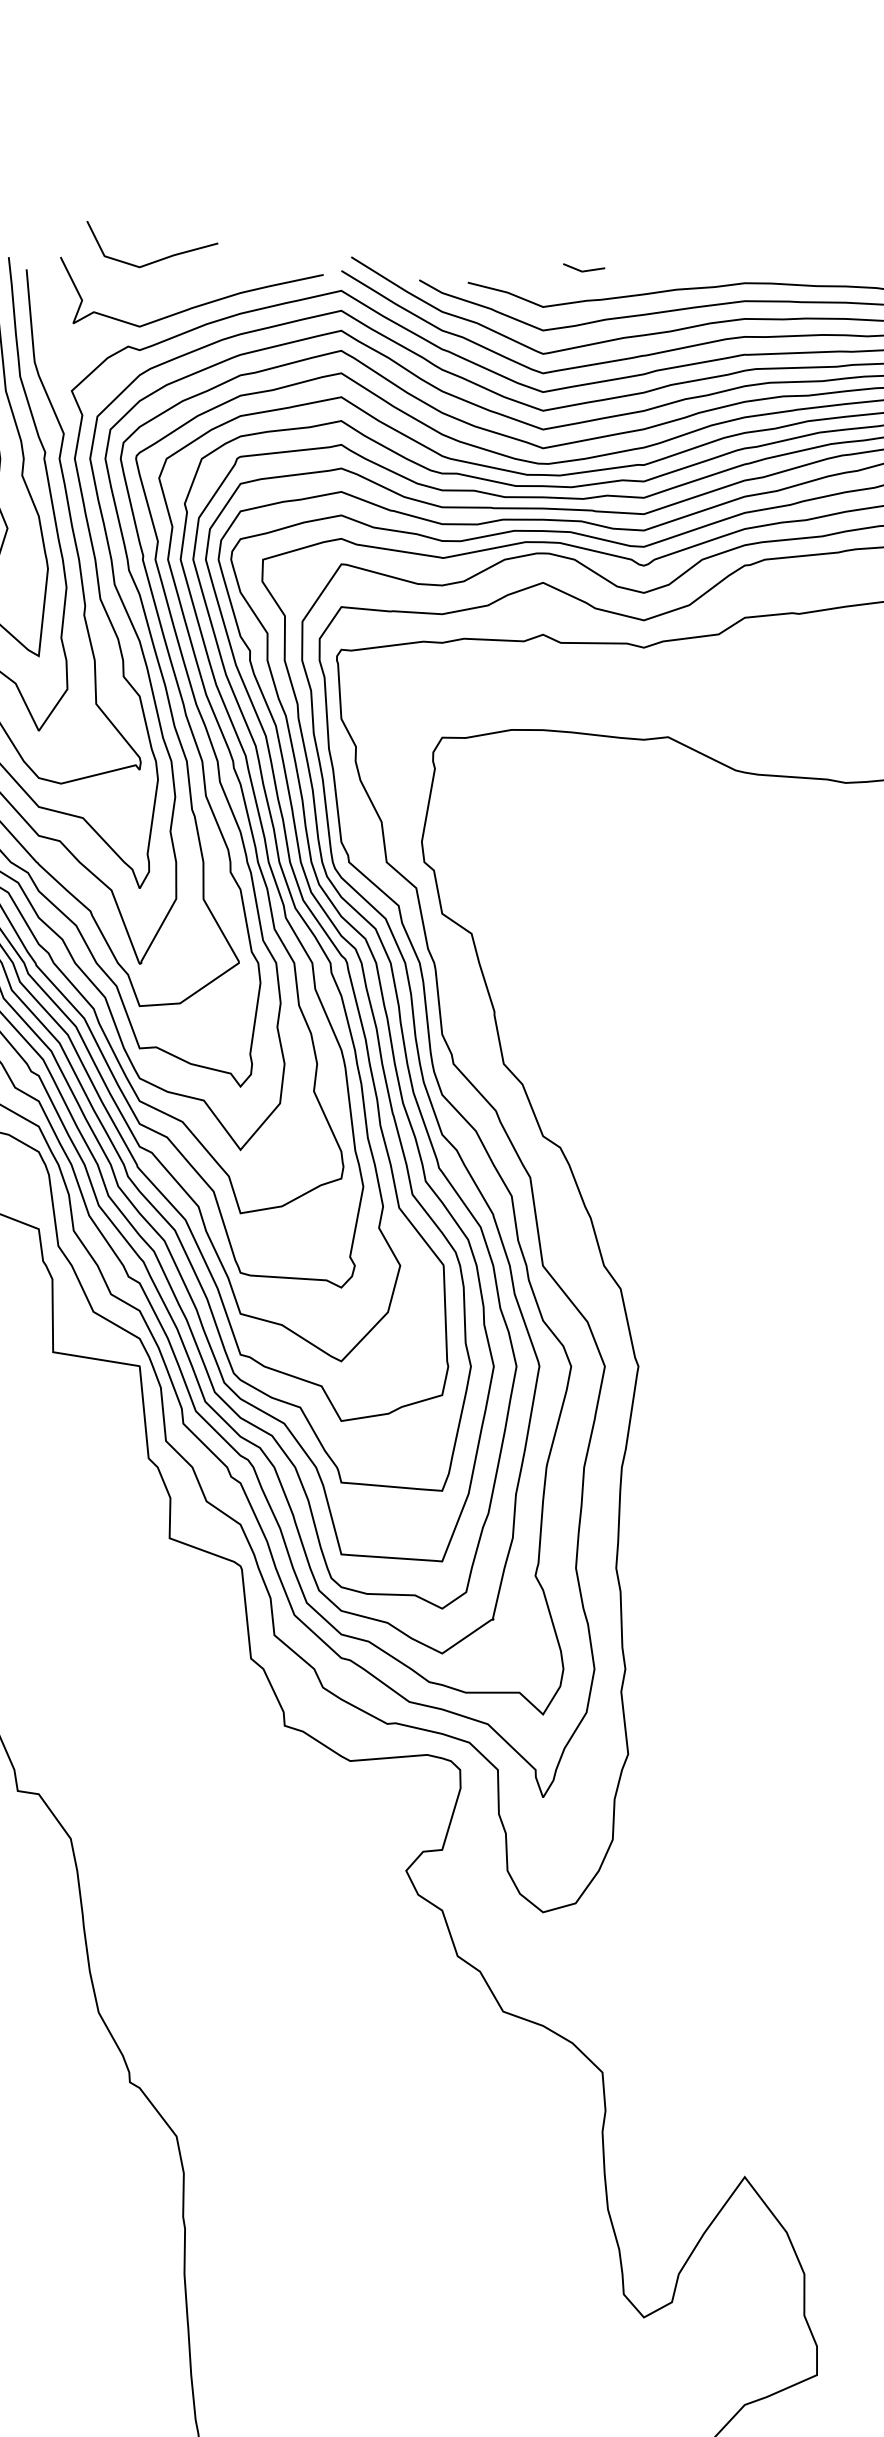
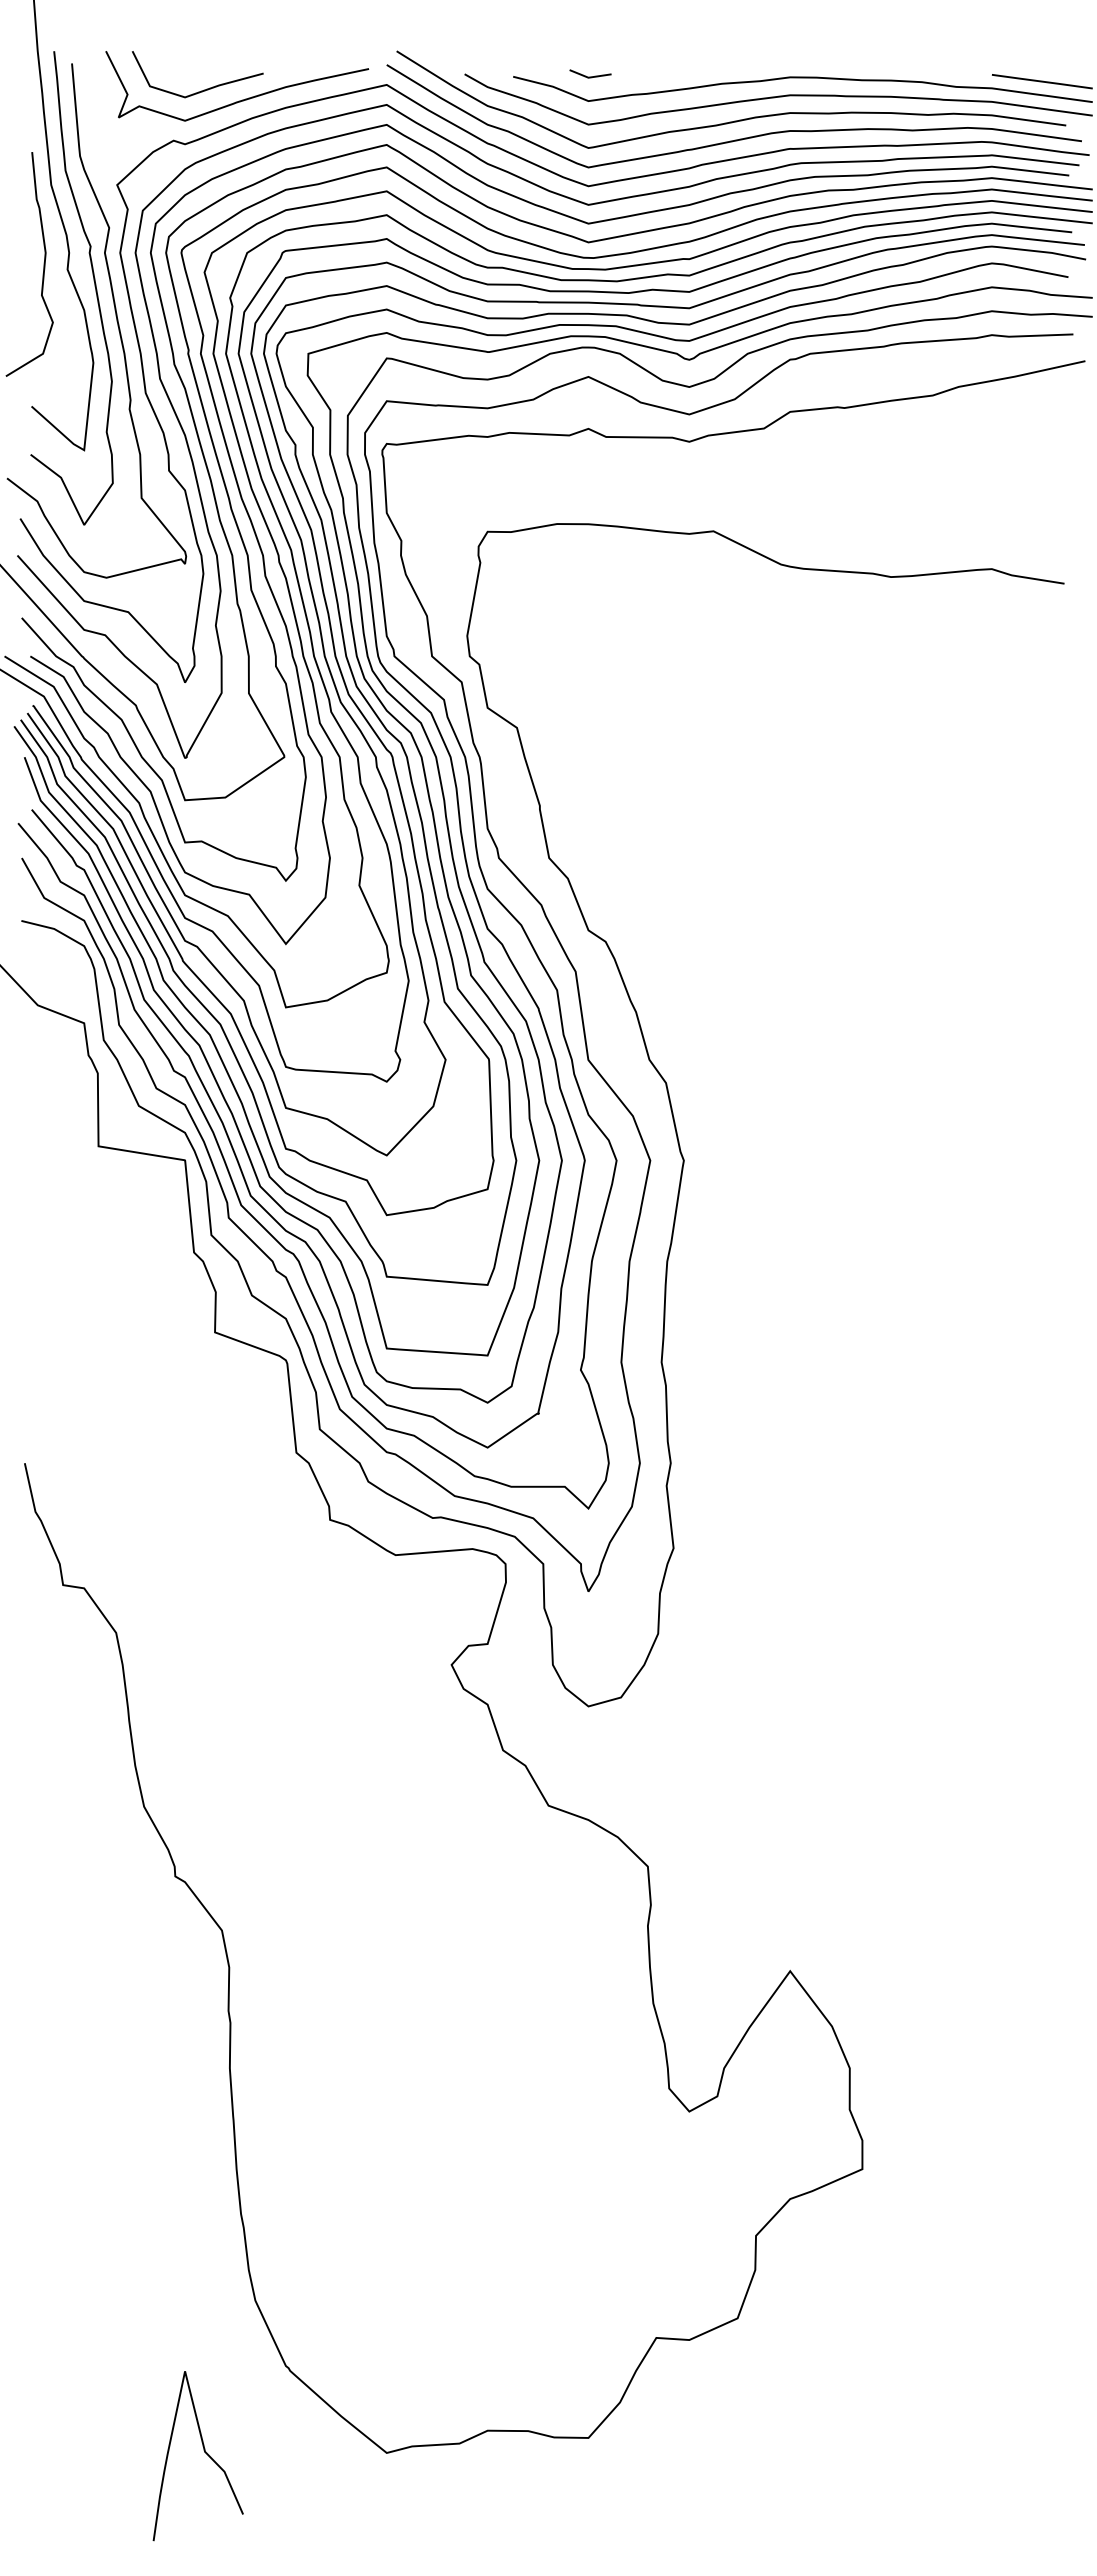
line: (156, 260) -> (201, 90), moved
line: (584, 270) -> (590, 76), moved

